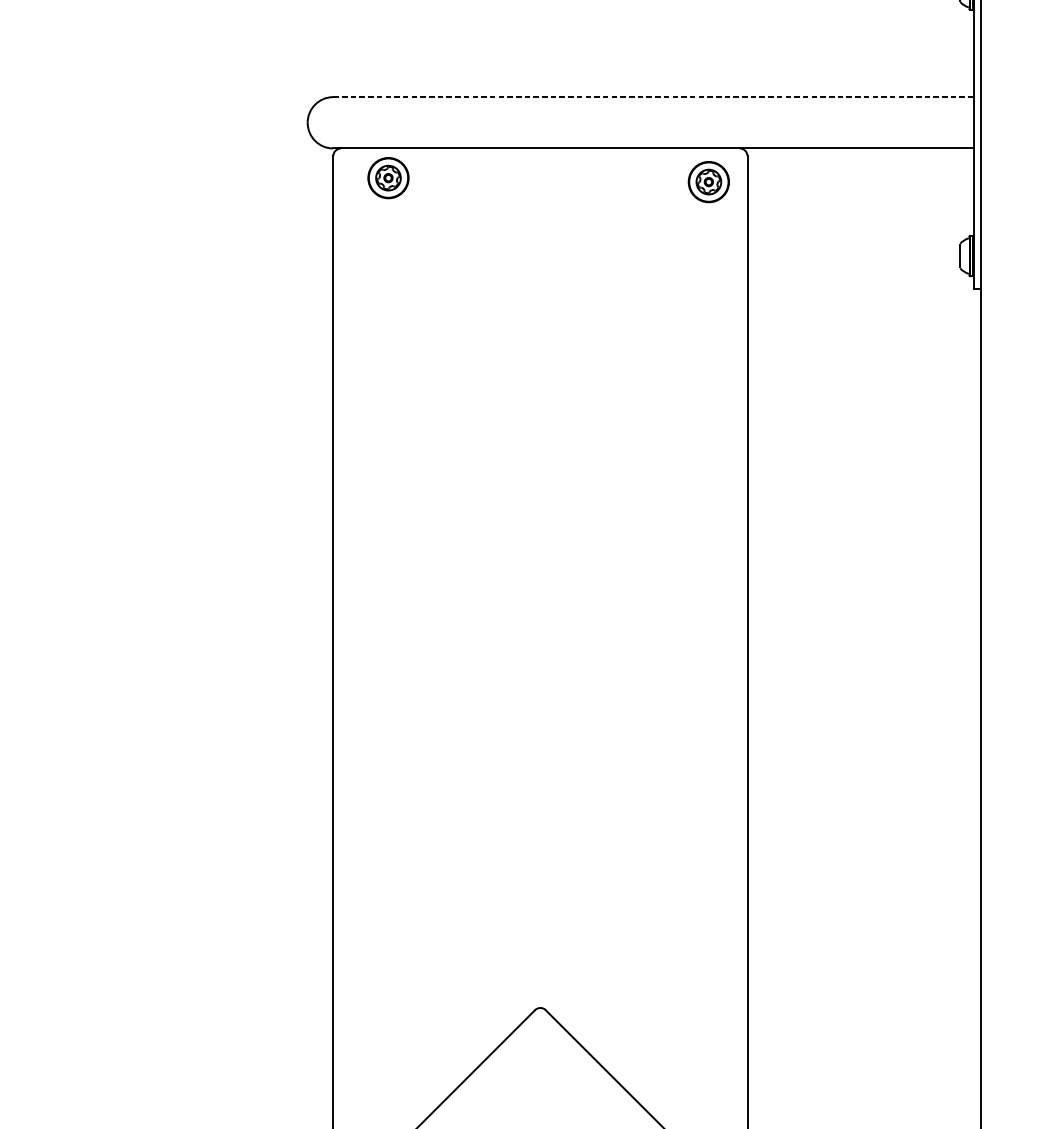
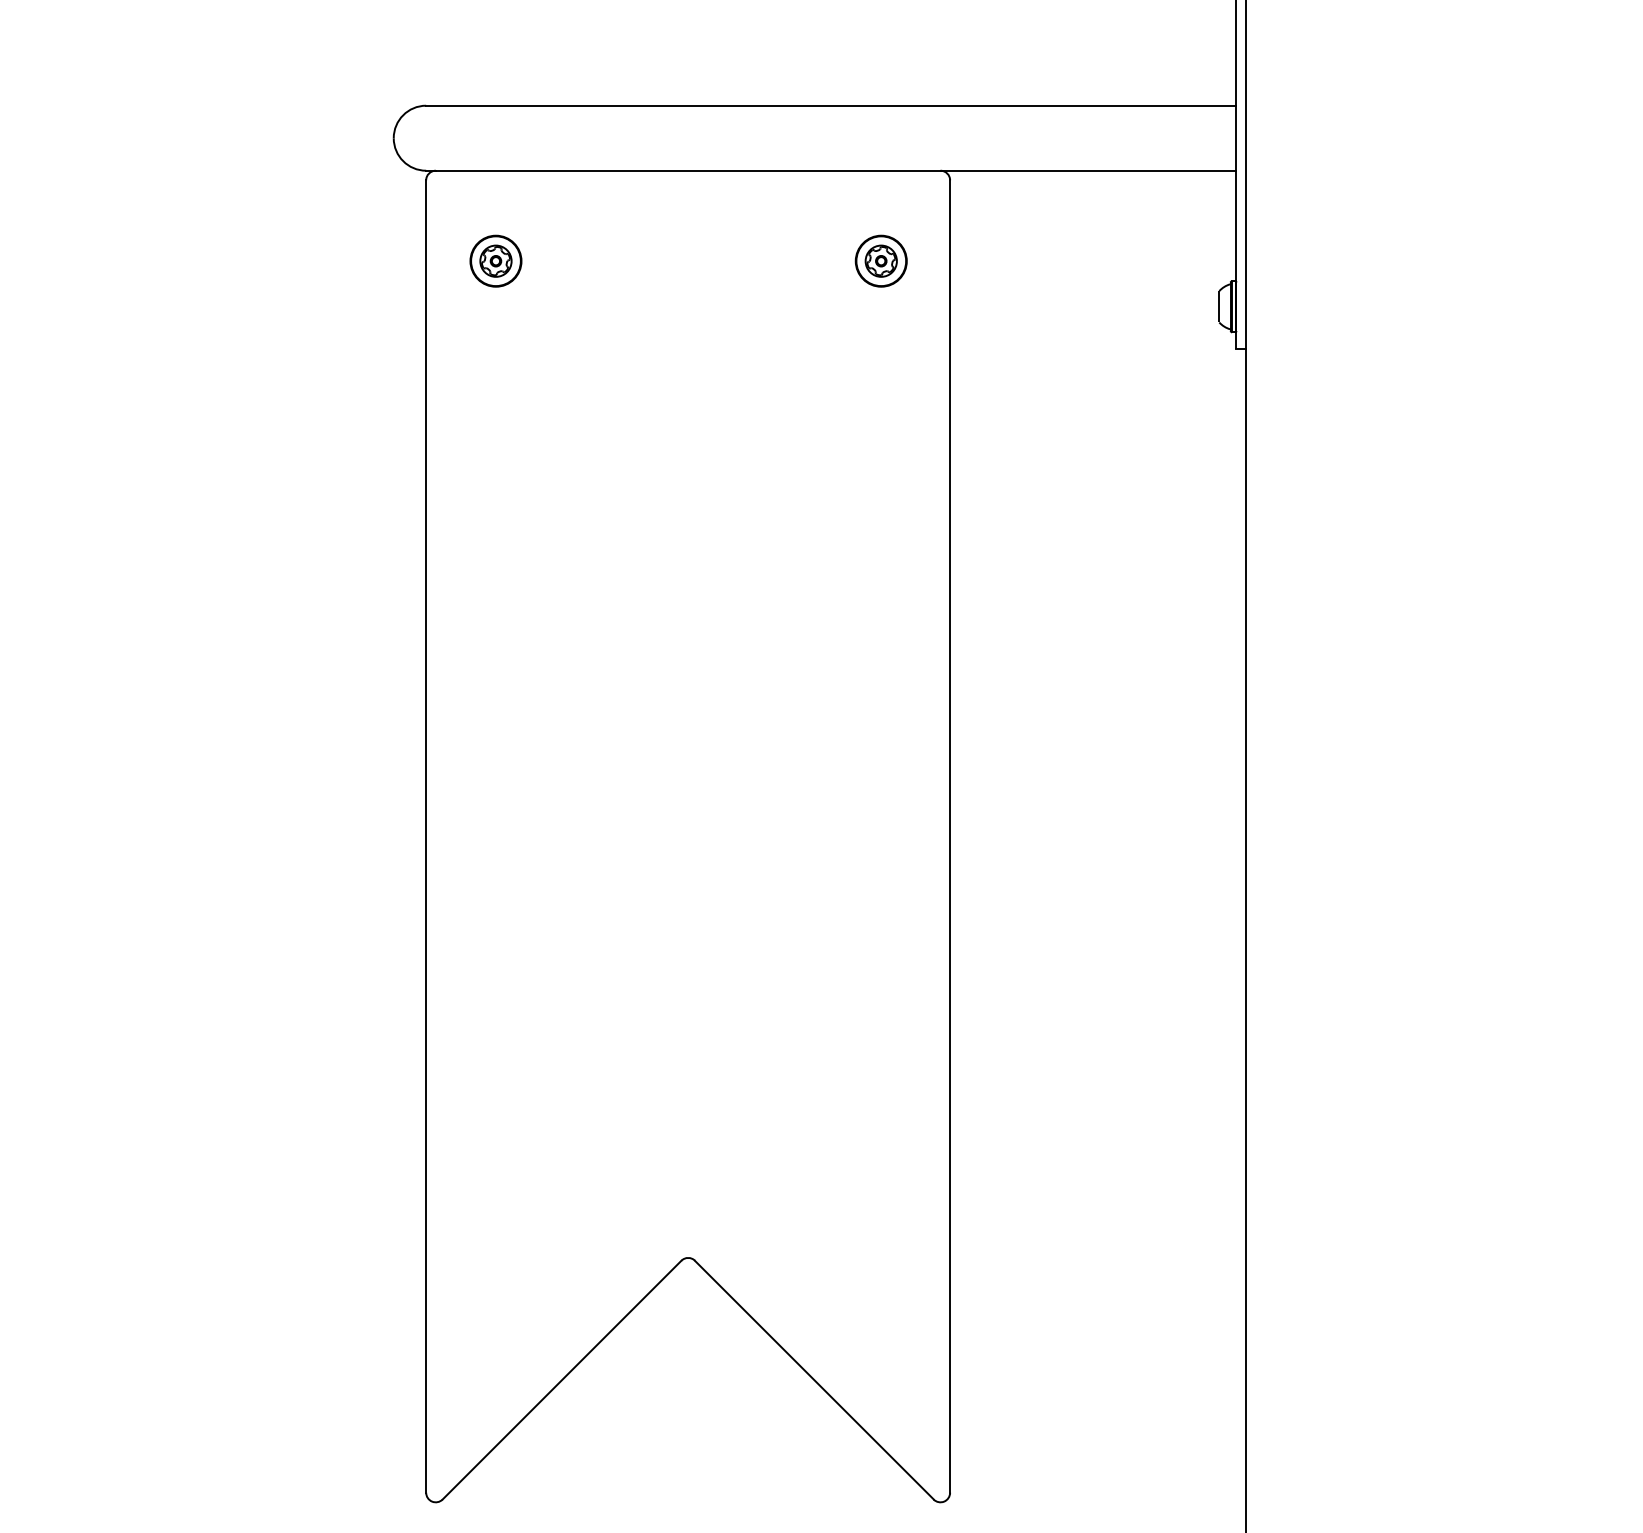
line: (652, 96) -> (830, 105), dashed -> solid
part: (388, 177) -> (495, 260), moved
part: (708, 181) -> (880, 260), moved

